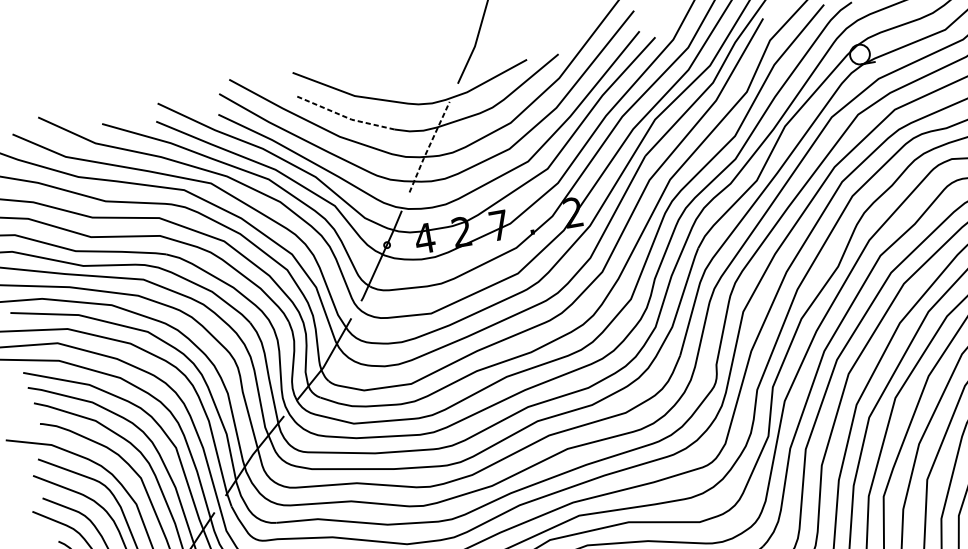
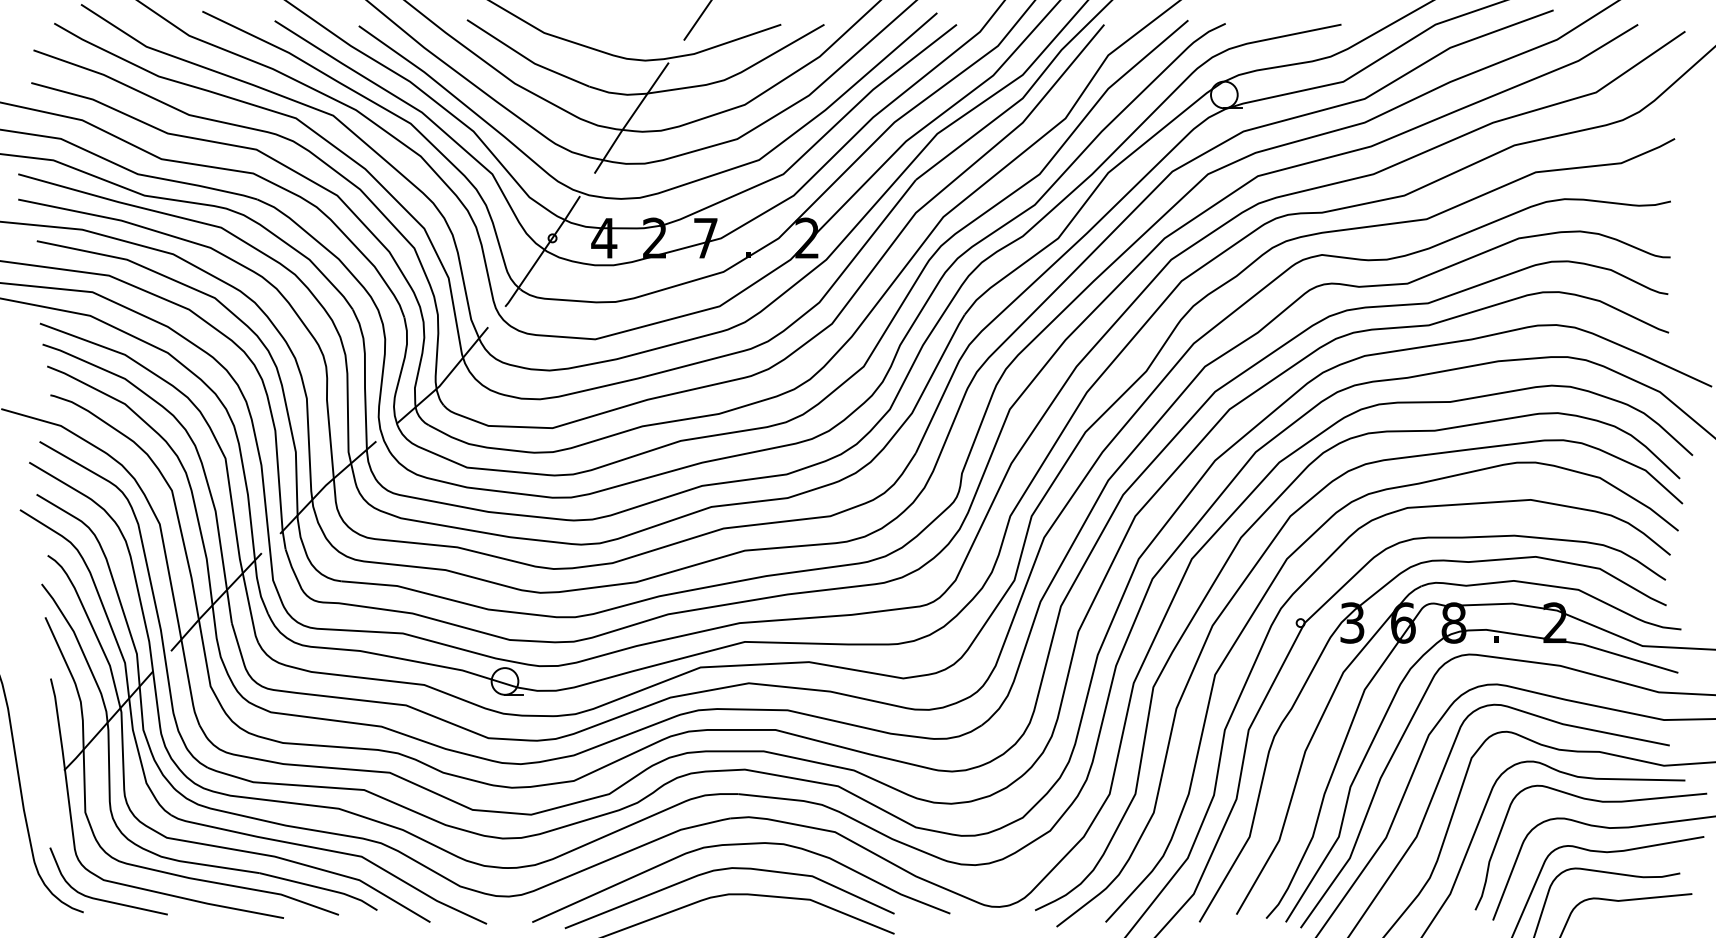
line: (345, 116) -> (526, 58), dashed -> solid
line: (429, 146) -> (631, 117), dashed -> solid

